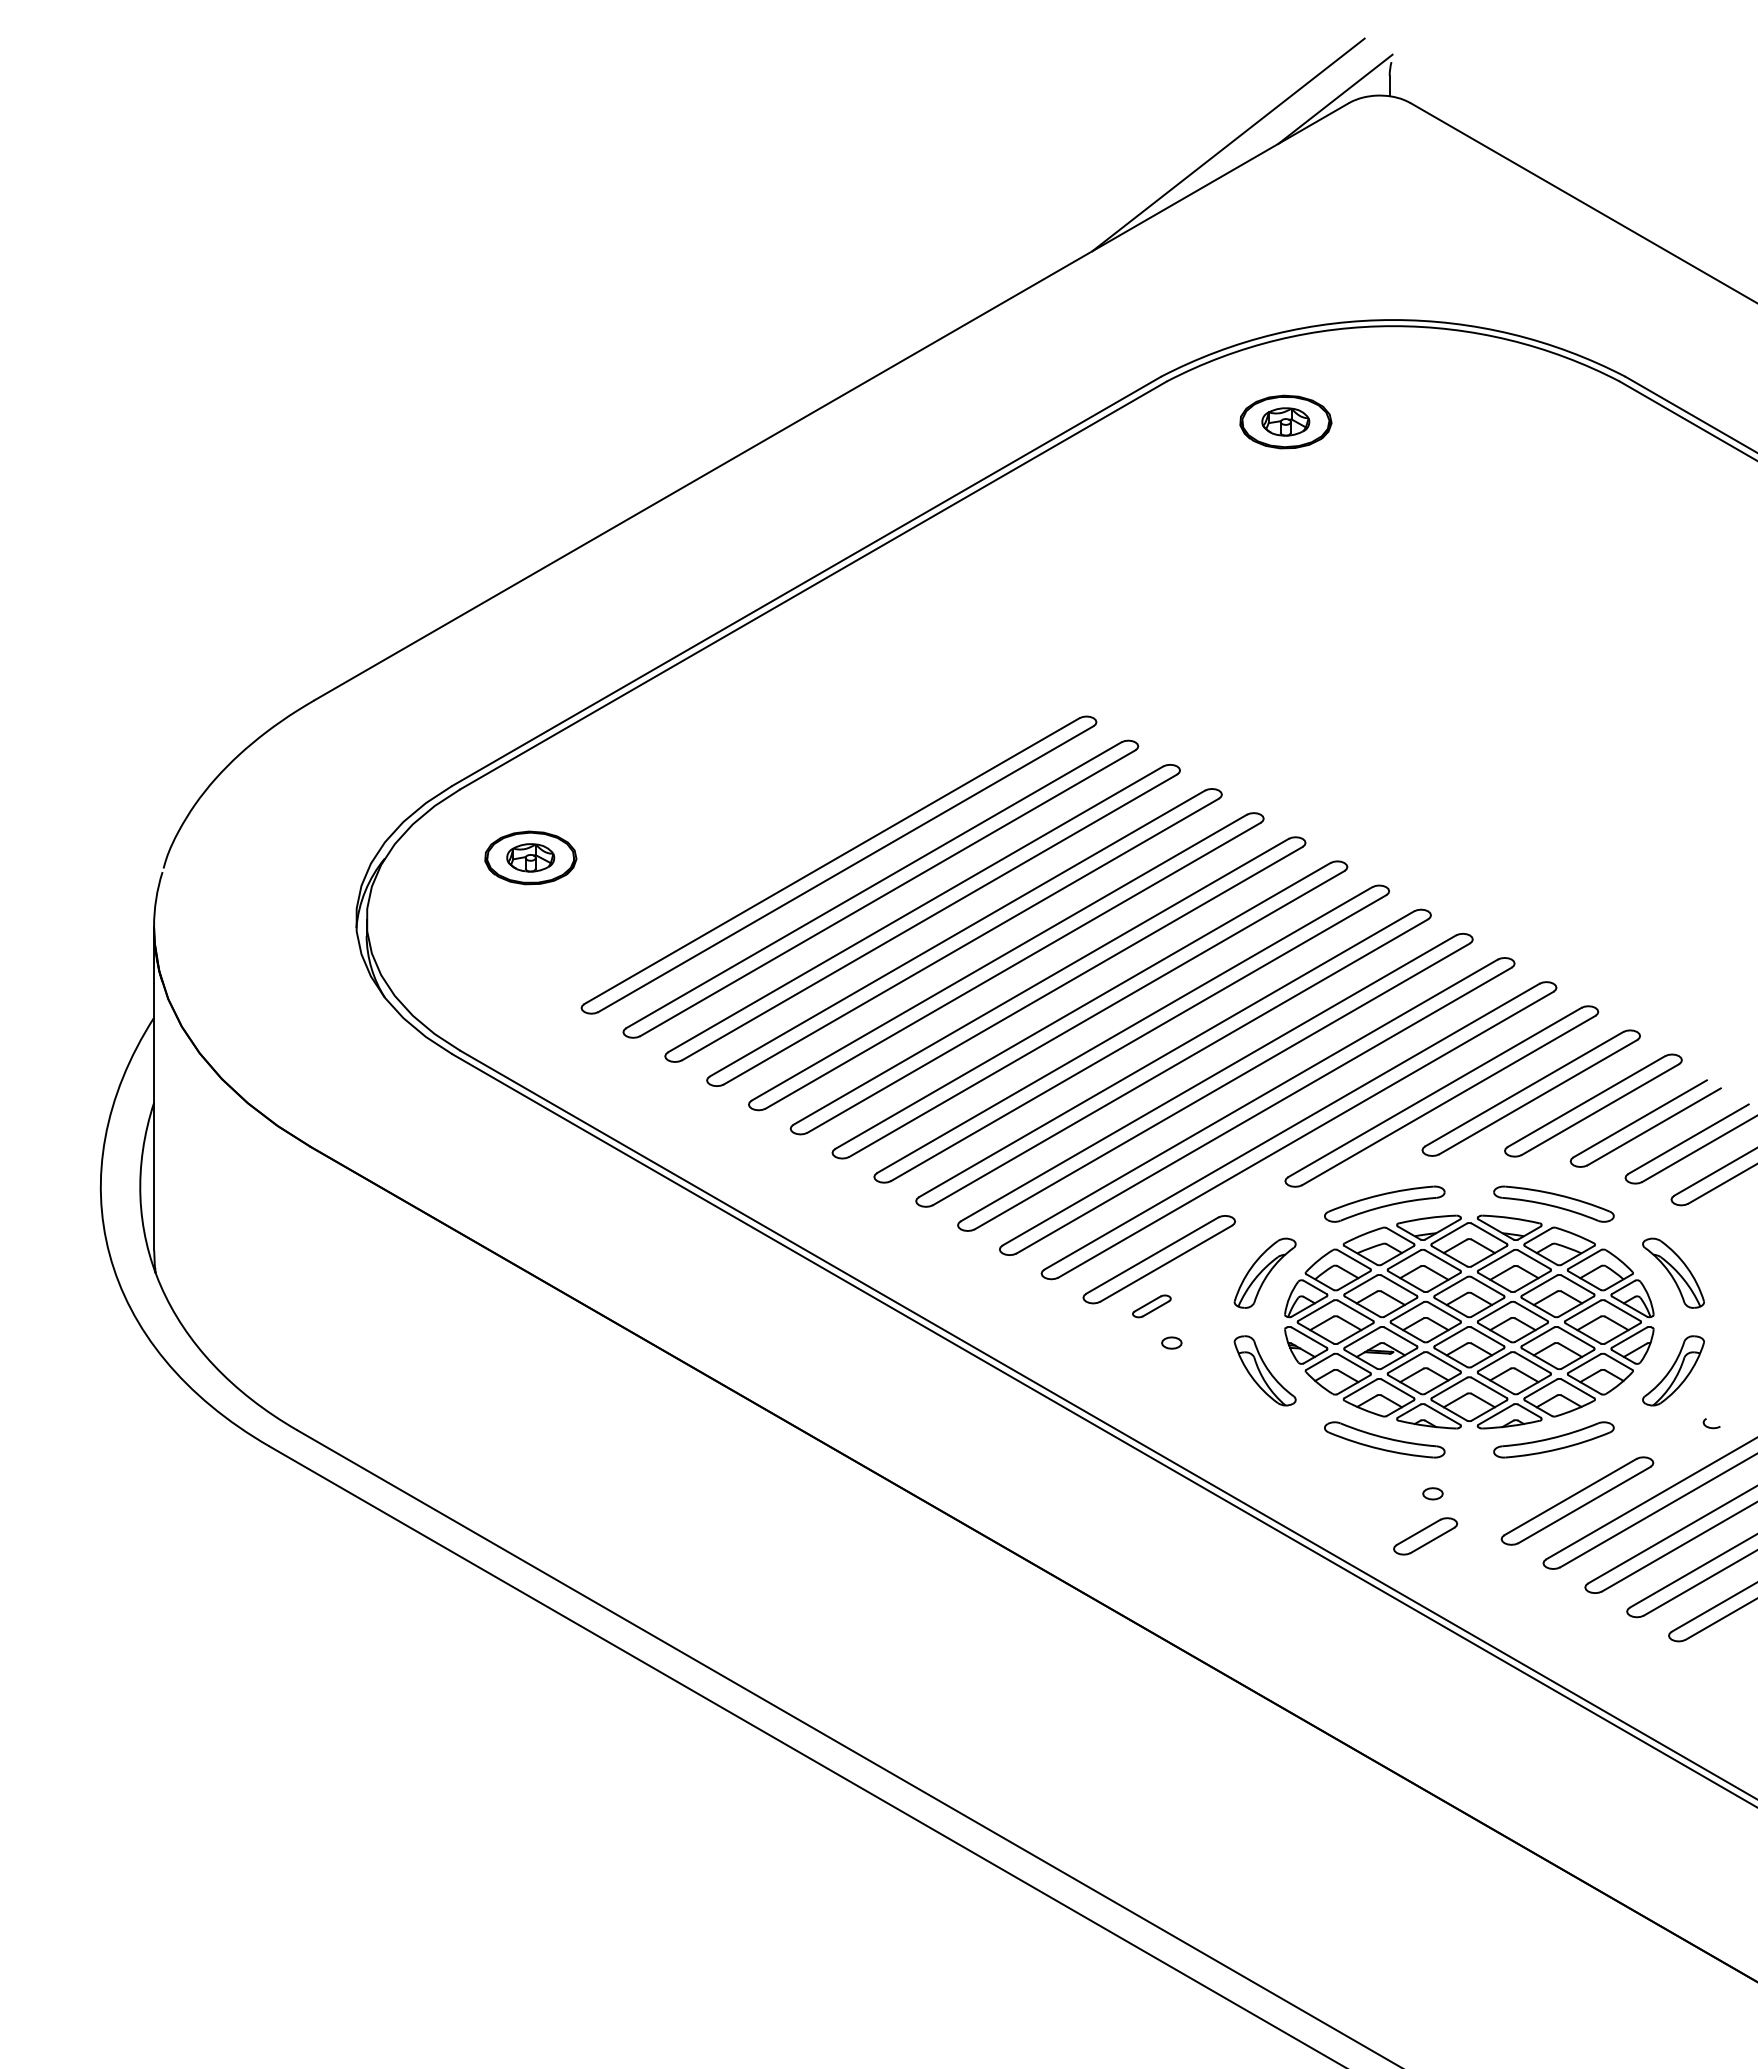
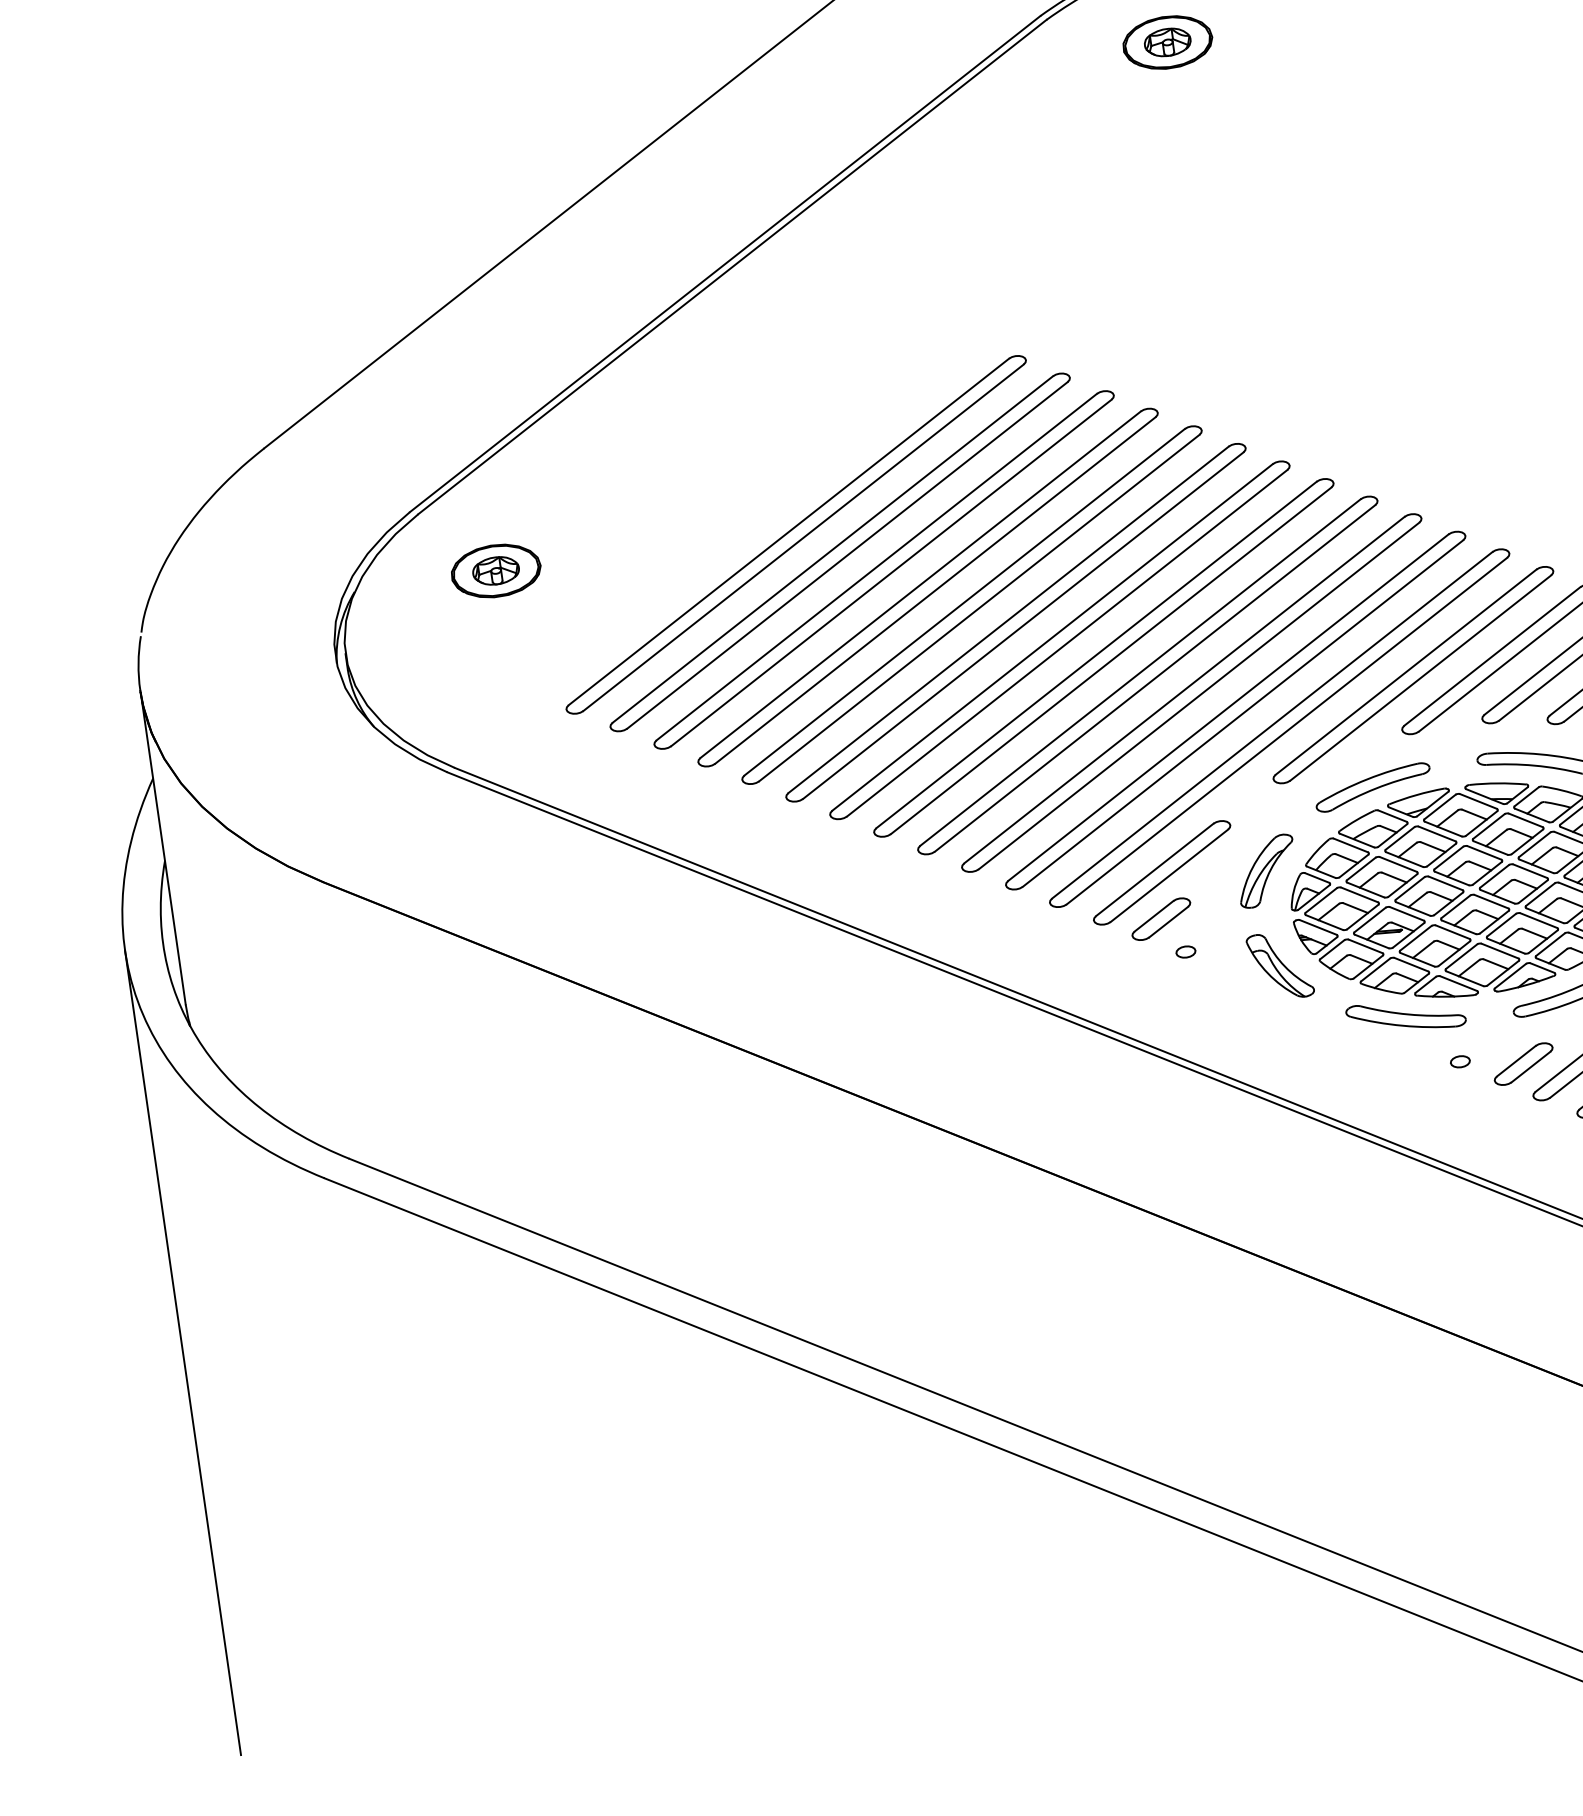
part: (1151, 1306) -> (1161, 919), size x1.67
part: (1425, 1536) -> (1523, 1064), moved
line: (100, 1601) -> (182, 1352), added

